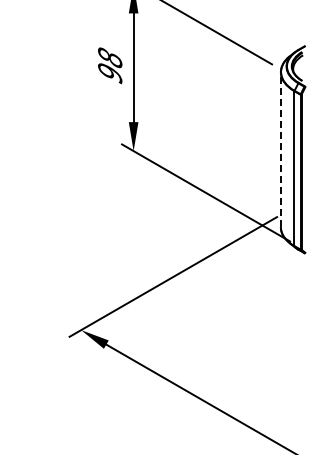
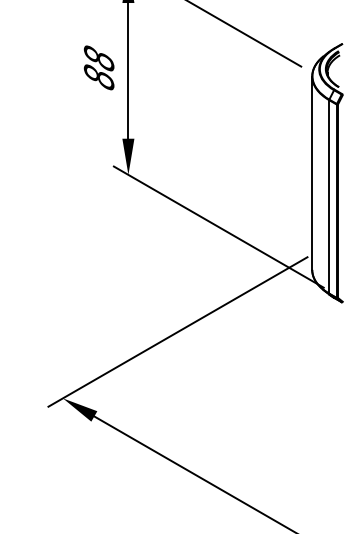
text: (110, 73) -> (99, 77), 98 -> 88
line: (280, 149) -> (311, 172), dashed -> solid

